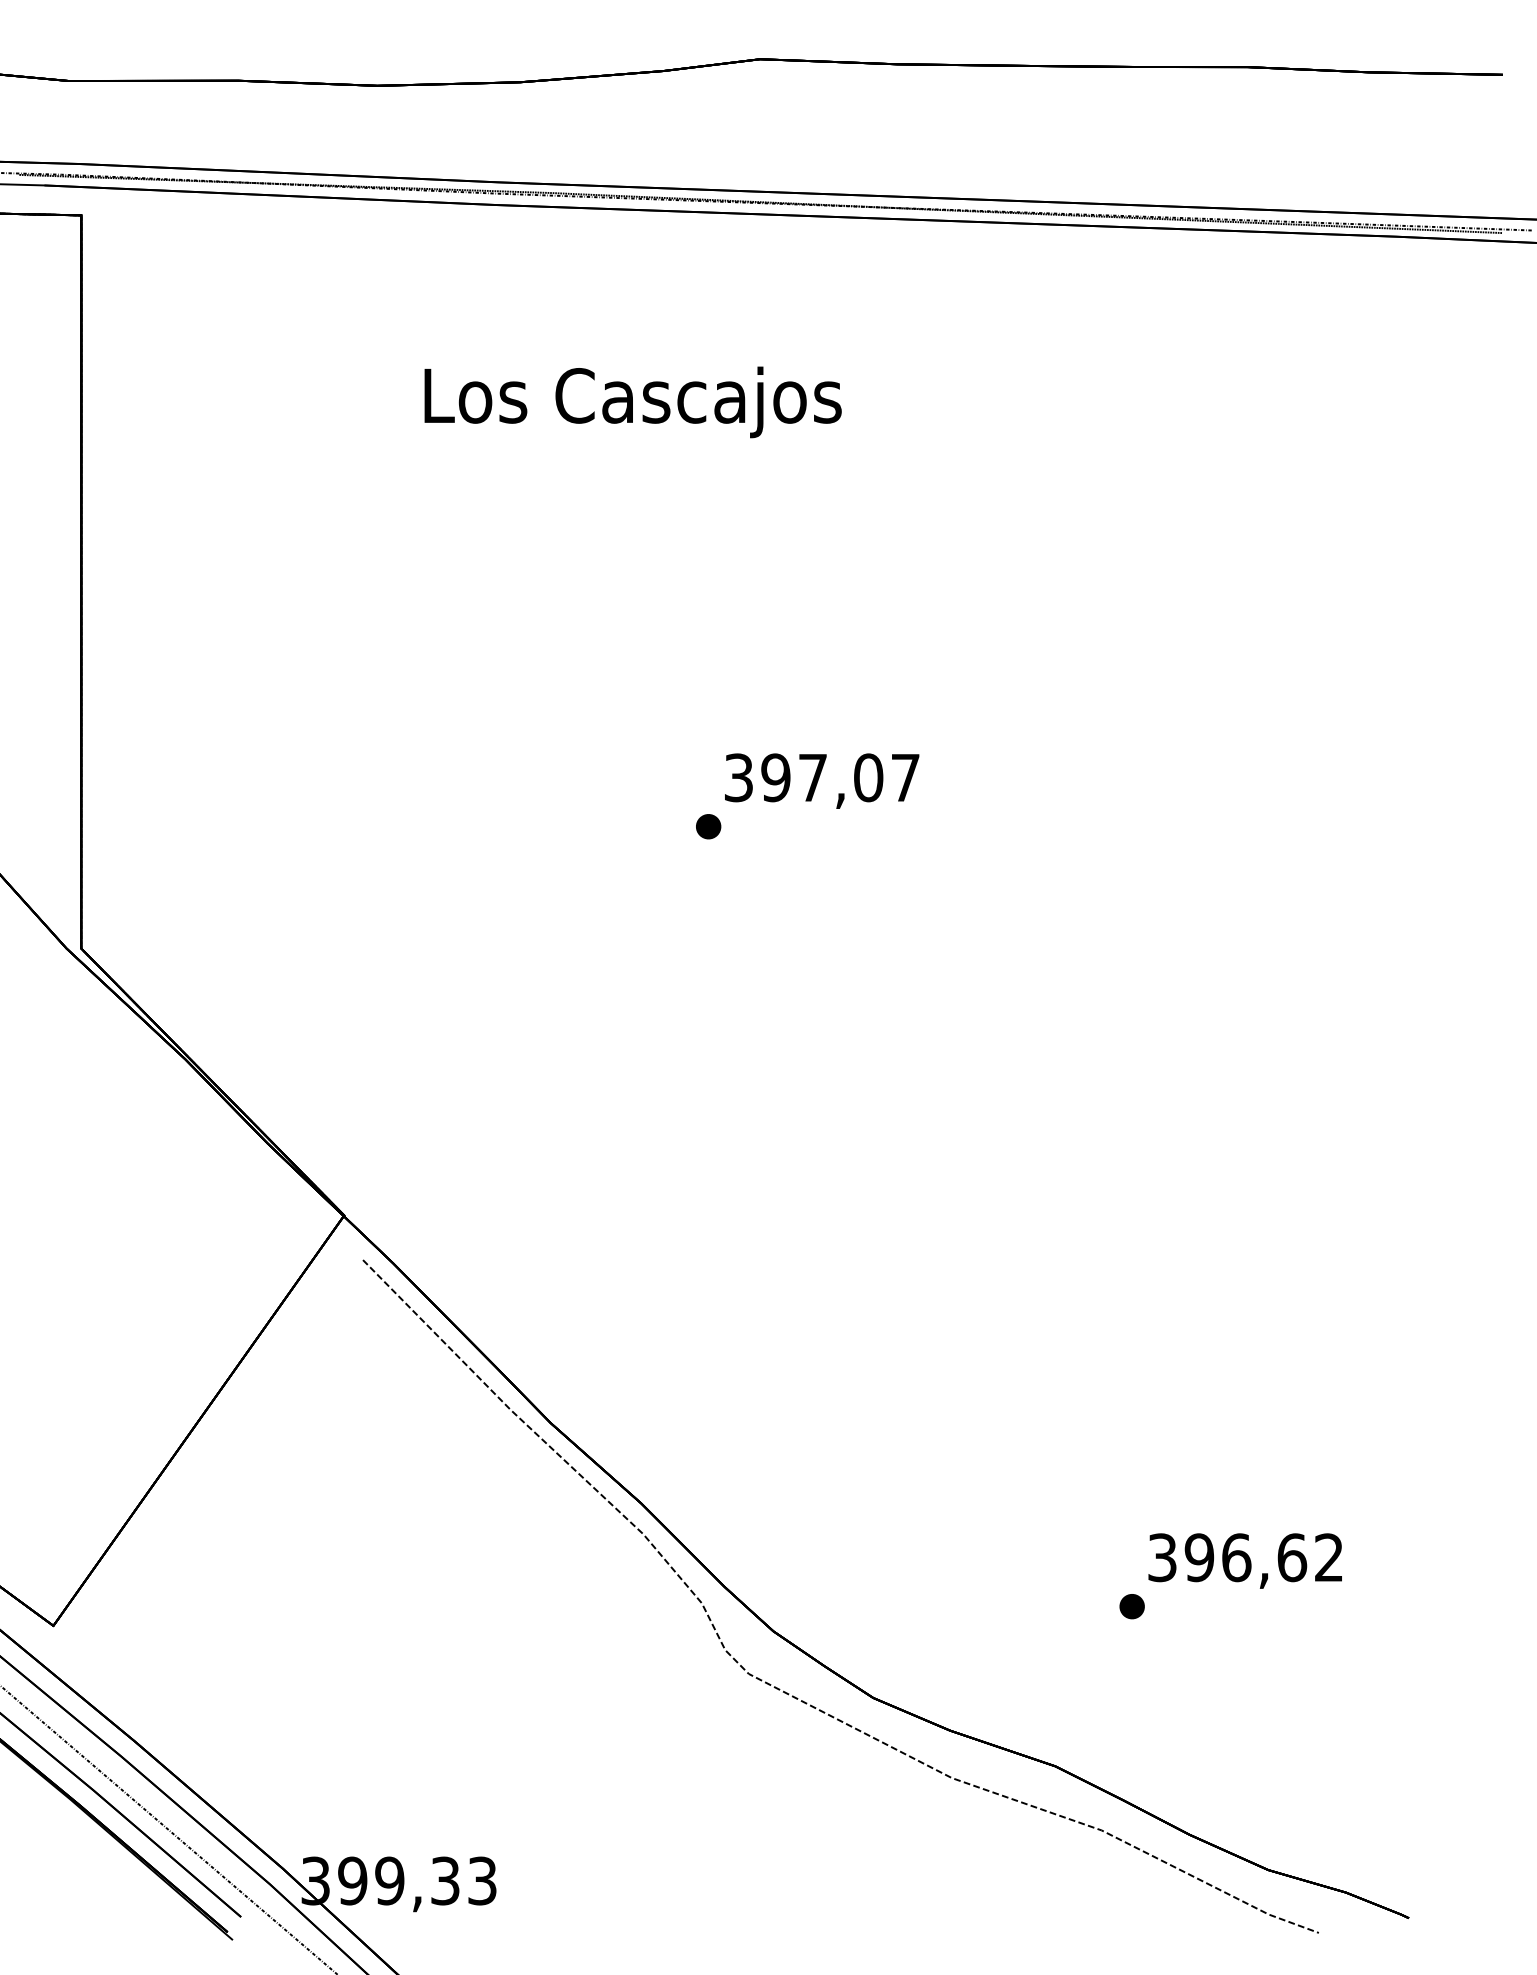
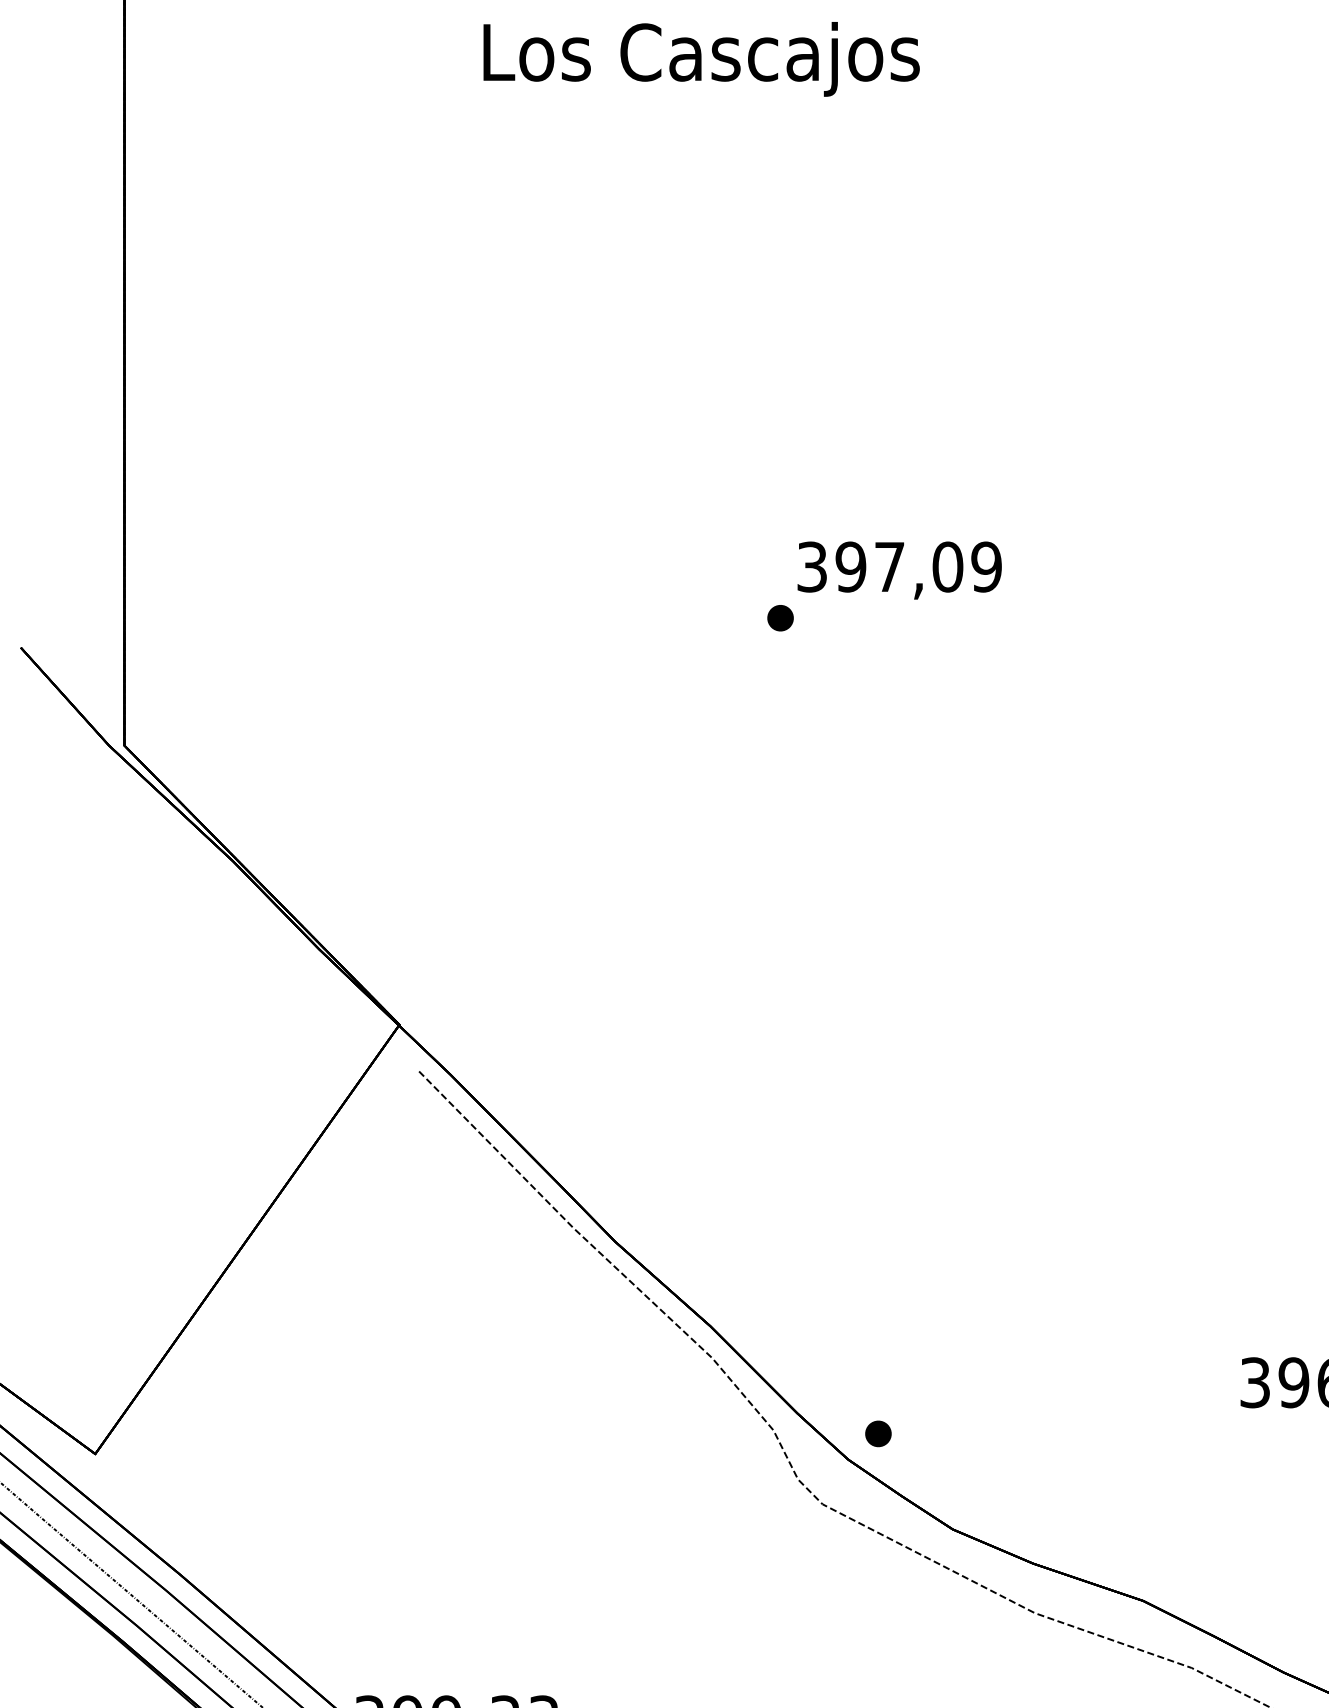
text: (632, 402) -> (700, 59), moved
text: (905, 777) -> (986, 566), 397,07 -> 397,09
part: (1131, 1606) -> (877, 1433), moved

